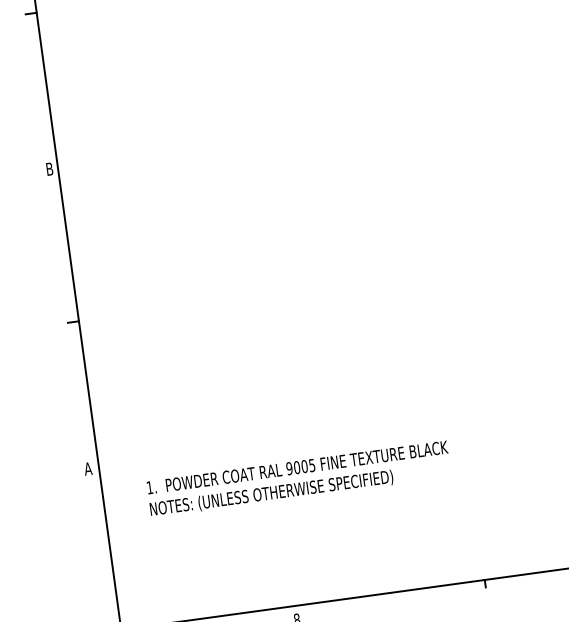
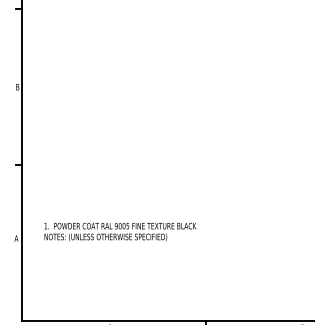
text: (299, 478) -> (120, 231), moved

